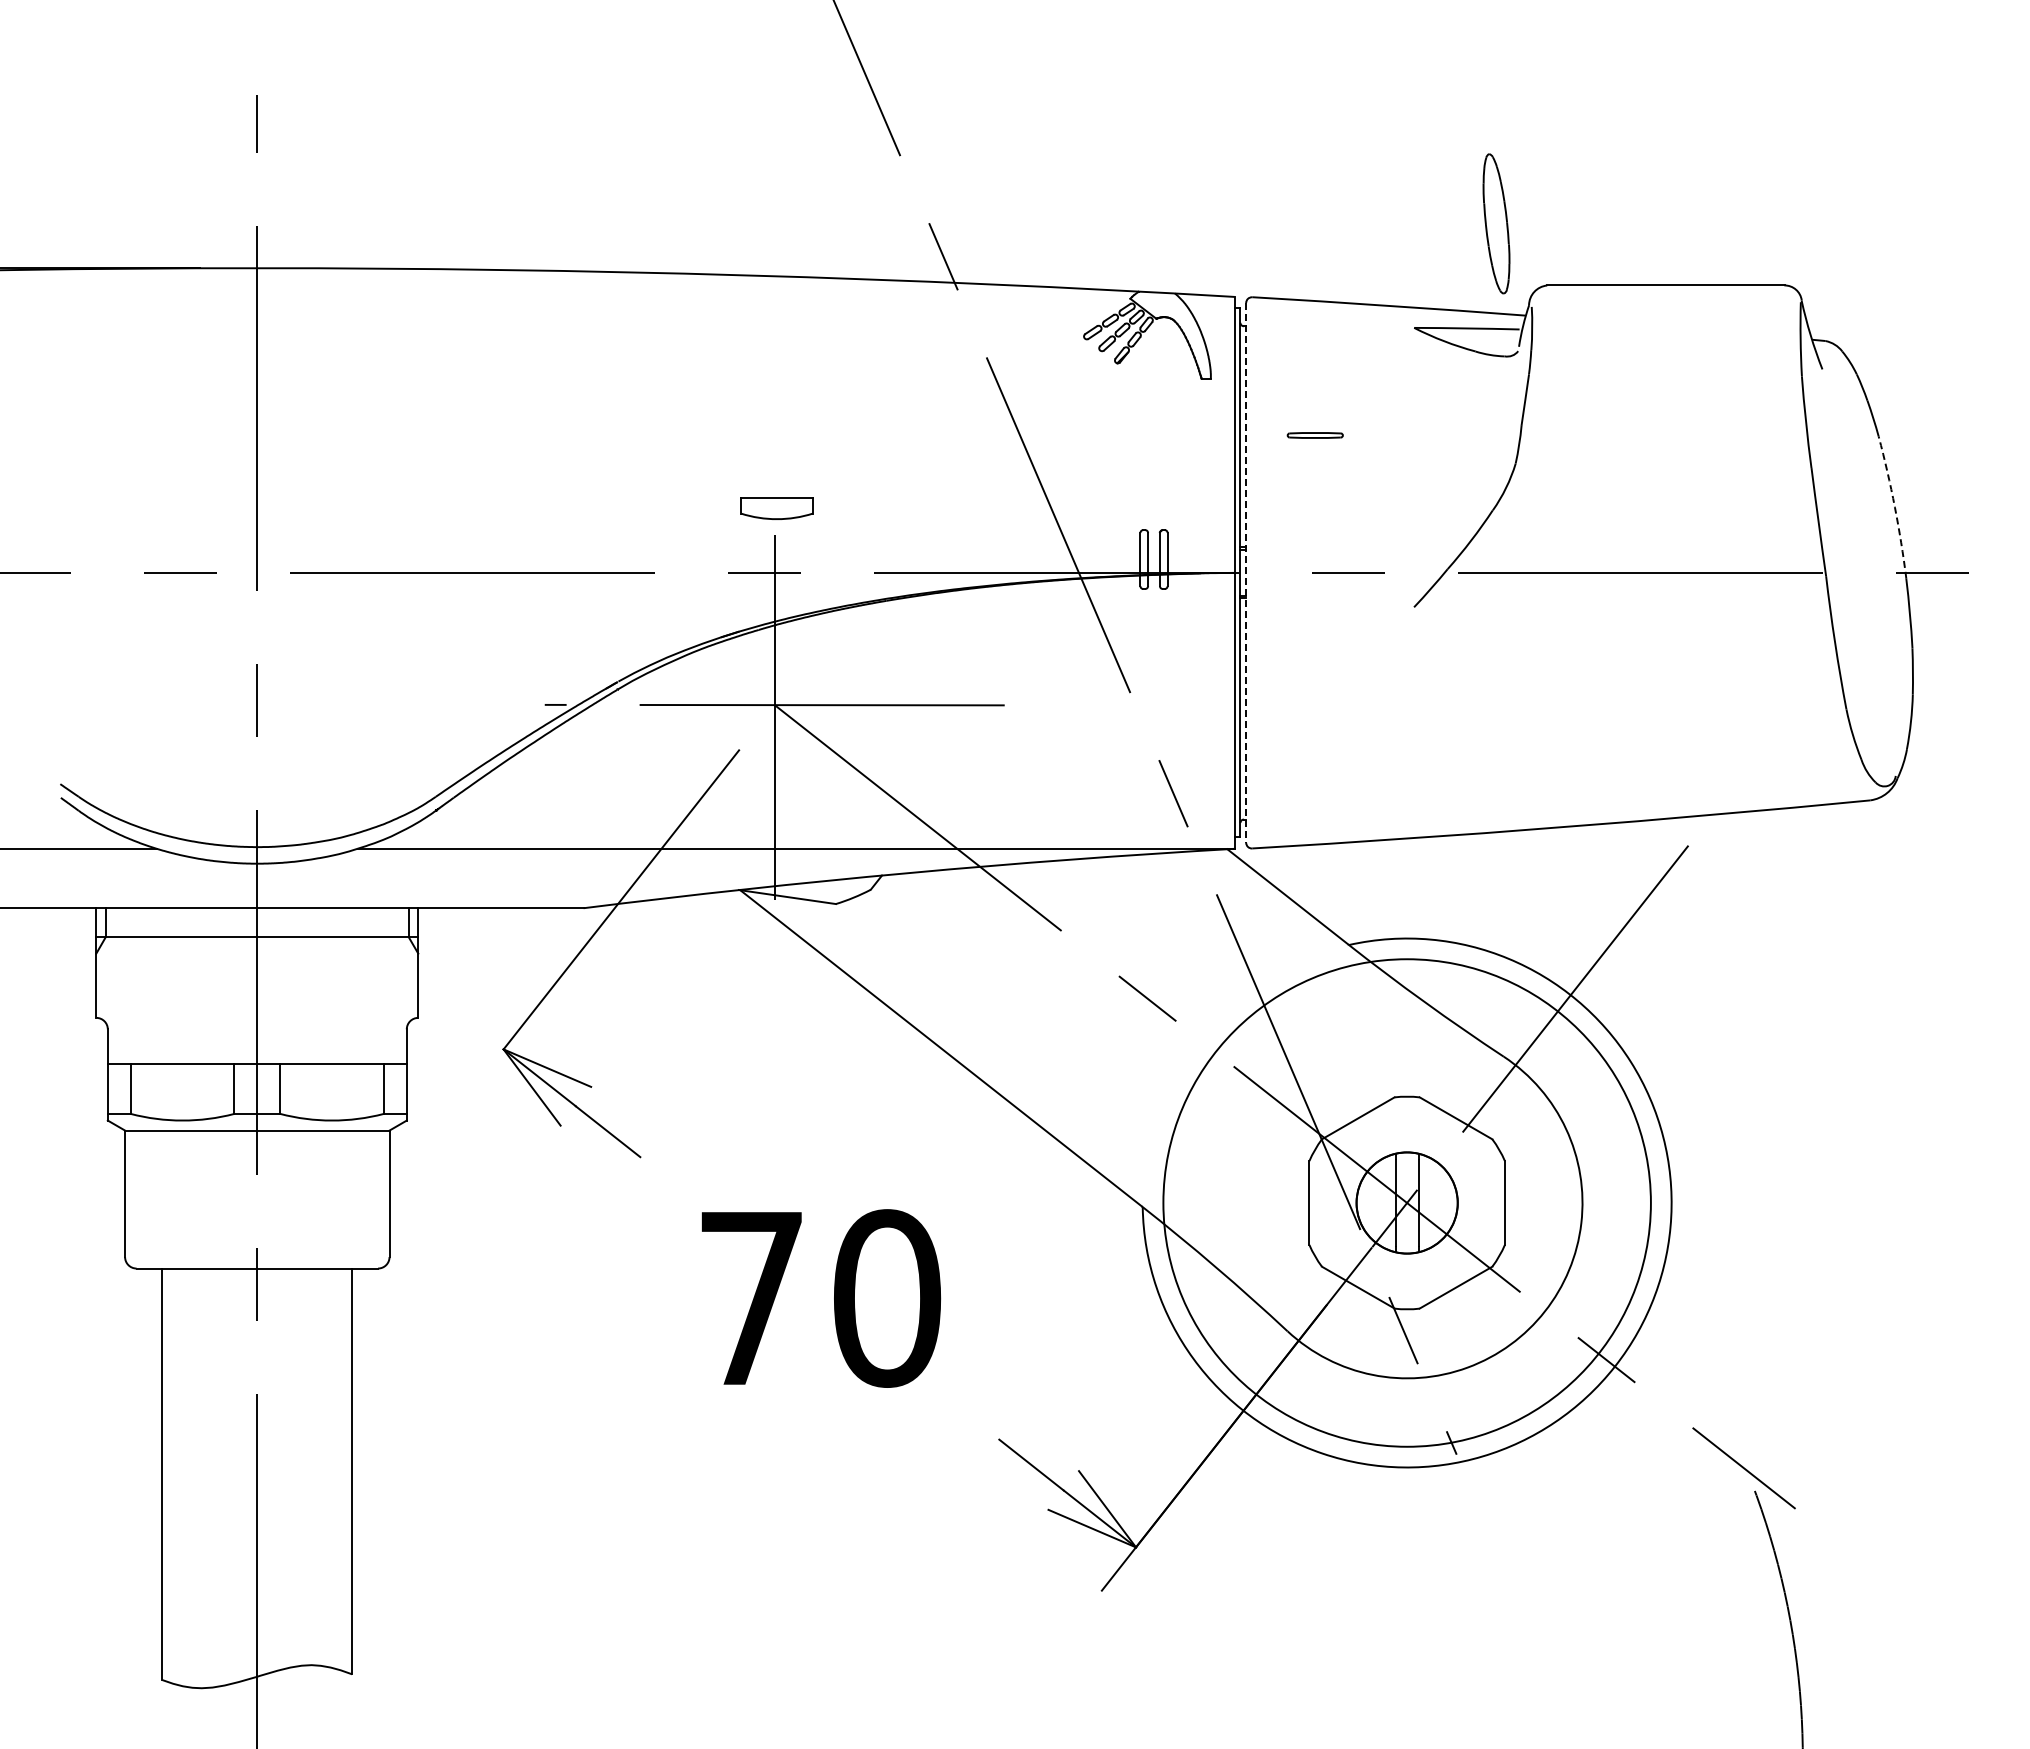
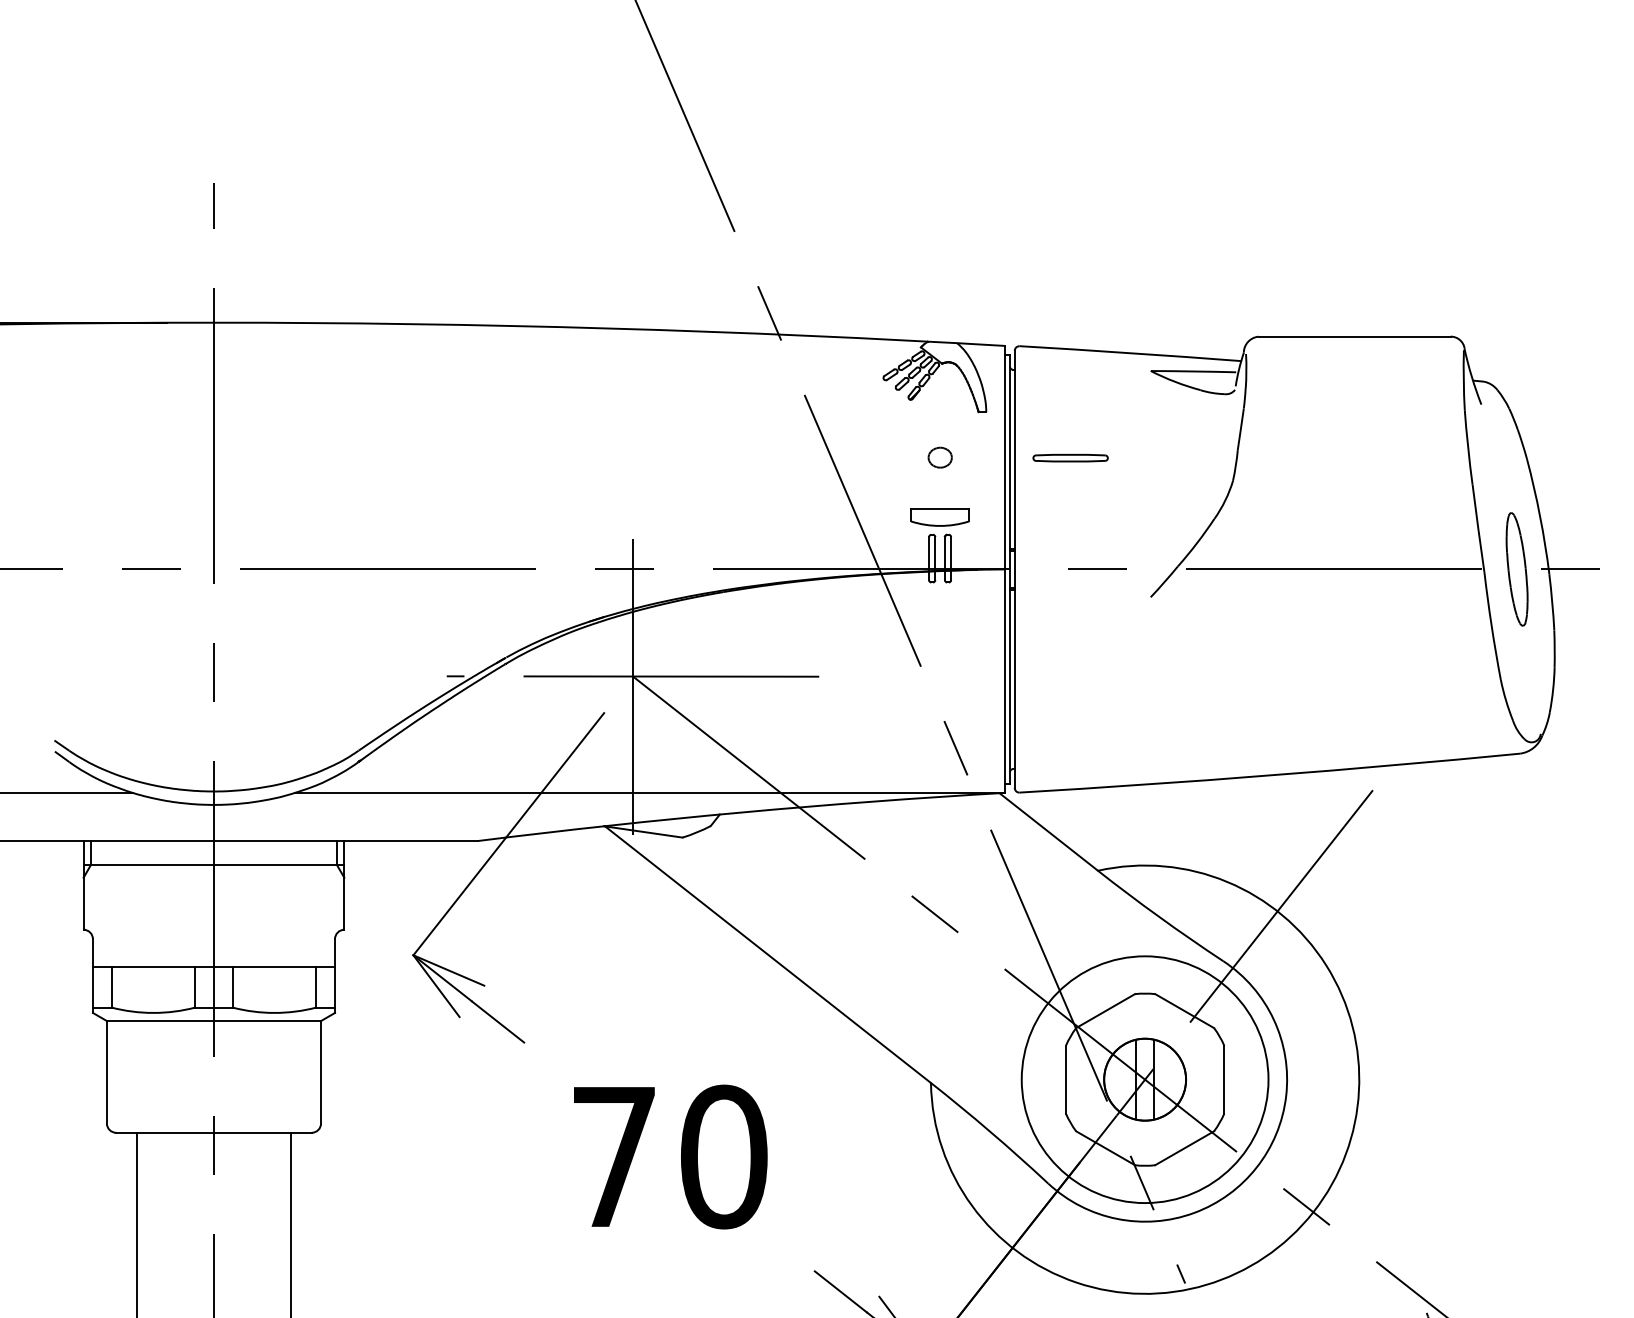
part: (1496, 223) -> (1517, 569), moved
part: (1153, 434) -> (939, 457), added
part: (1315, 435) -> (1070, 458), size x1.67
arc: (1894, 507) -> (1539, 516), dashed -> solid
part: (776, 508) -> (939, 517), moved
line: (1246, 572) -> (1015, 569), dashed -> solid
circle: (1406, 1202) -> (1144, 1079), size x0.62

